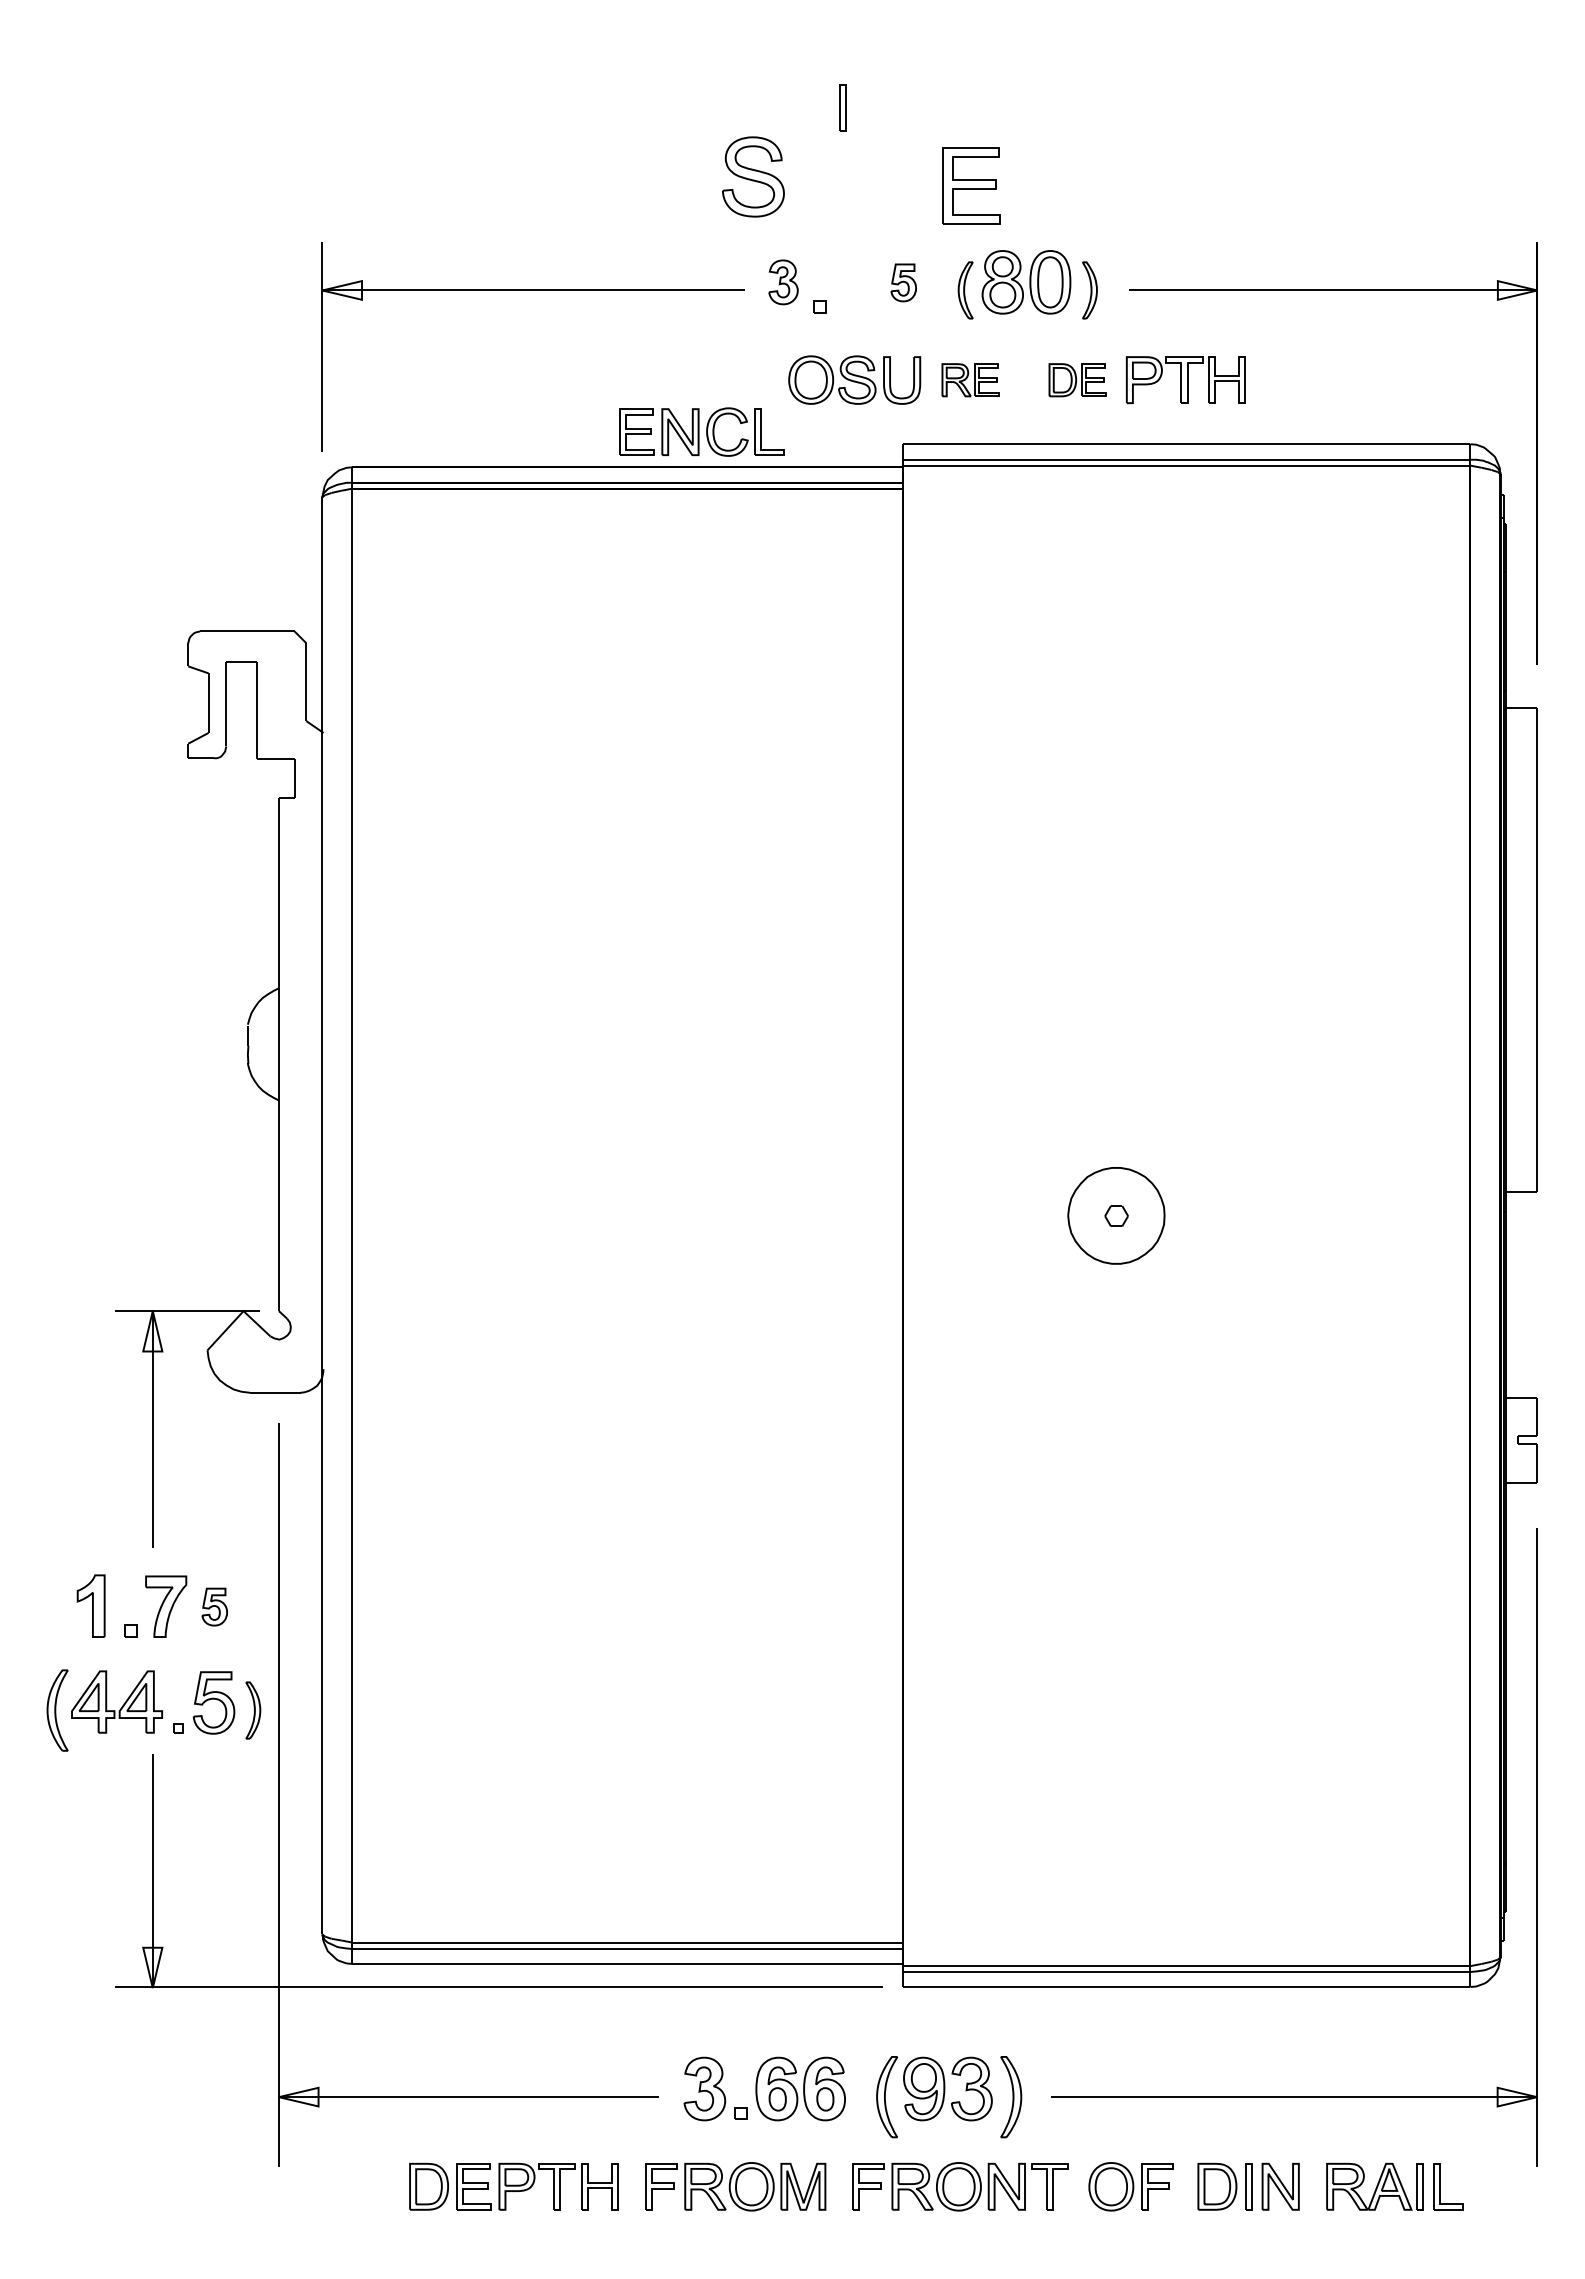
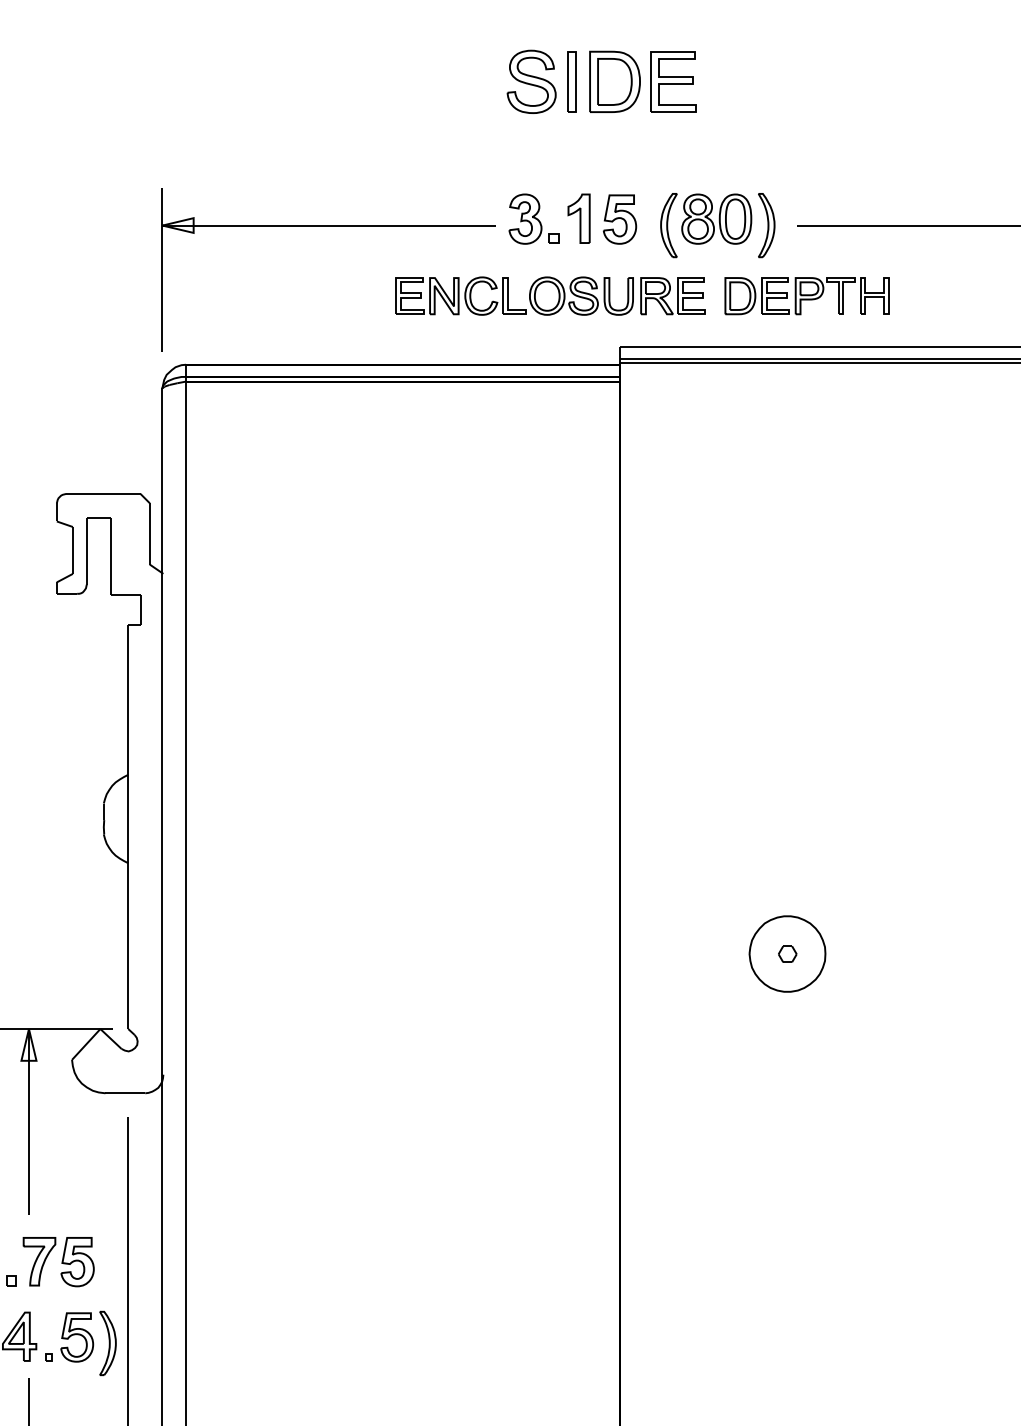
part: (842, 107) -> (571, 81), size x1.67
part: (896, 107) -> (614, 81), added
part: (753, 176) -> (531, 81), moved
part: (971, 185) -> (673, 81), moved
part: (851, 281) -> (578, 218), added
part: (783, 282) -> (525, 219), size x1.43
part: (903, 282) -> (619, 219), size x1.67
part: (965, 290) -> (668, 225), size x1.43
part: (1089, 290) -> (766, 225), size x1.43
part: (970, 380) -> (672, 296), size x1.43
part: (1077, 380) -> (756, 296), size x1.43
part: (701, 431) -> (460, 295), moved
part: (214, 1606) -> (77, 1261), size x1.67
part: (253, 1710) -> (108, 1343), size x1.43

